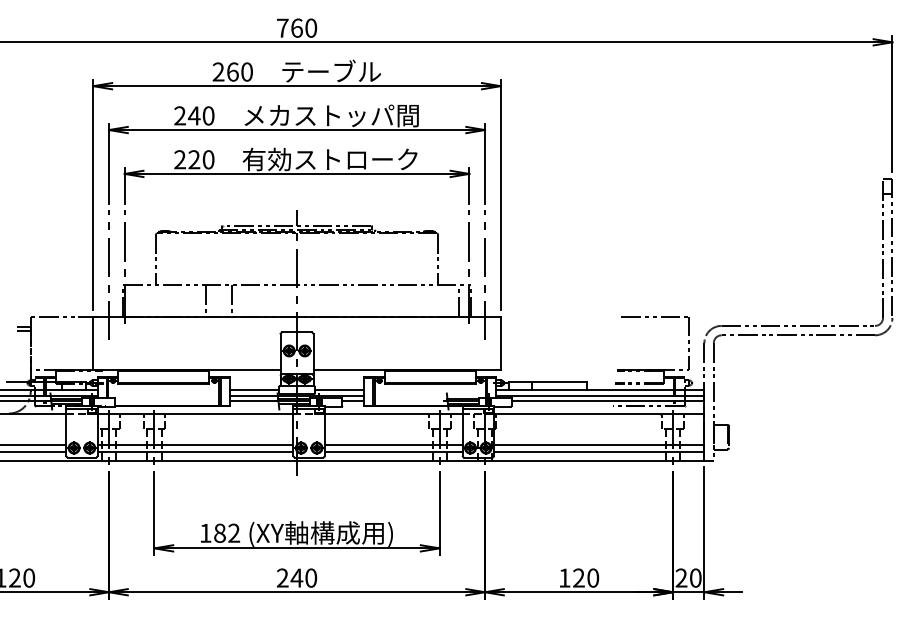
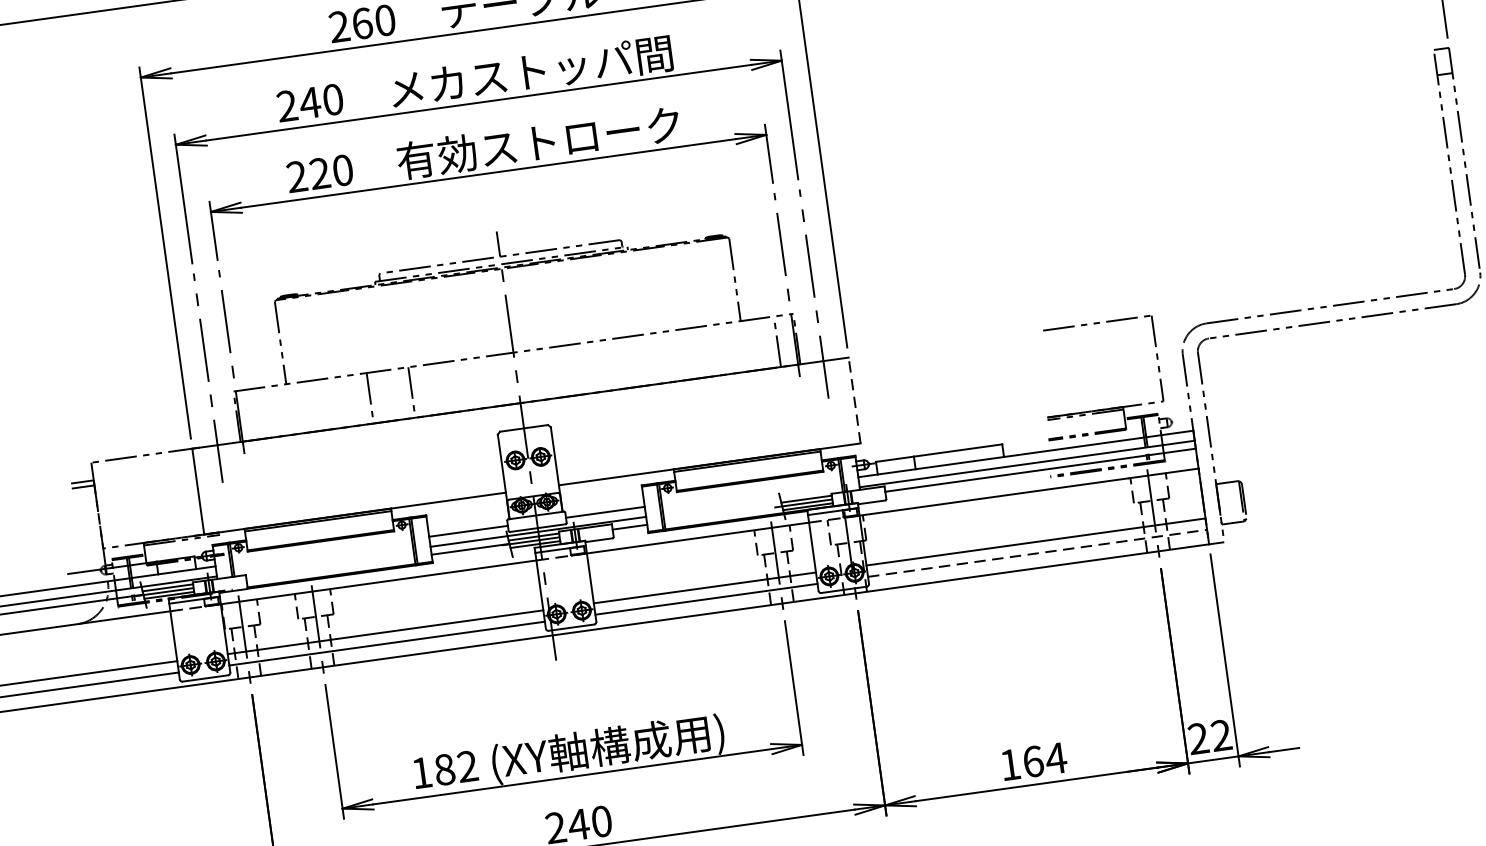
line: (500, 343) -> (854, 401), solid -> dashed
line: (599, 451) -> (1038, 553), solid -> dashed
text: (586, 577) -> (1045, 759), 120 -> 164
text: (695, 577) -> (1220, 734), 20 -> 22

